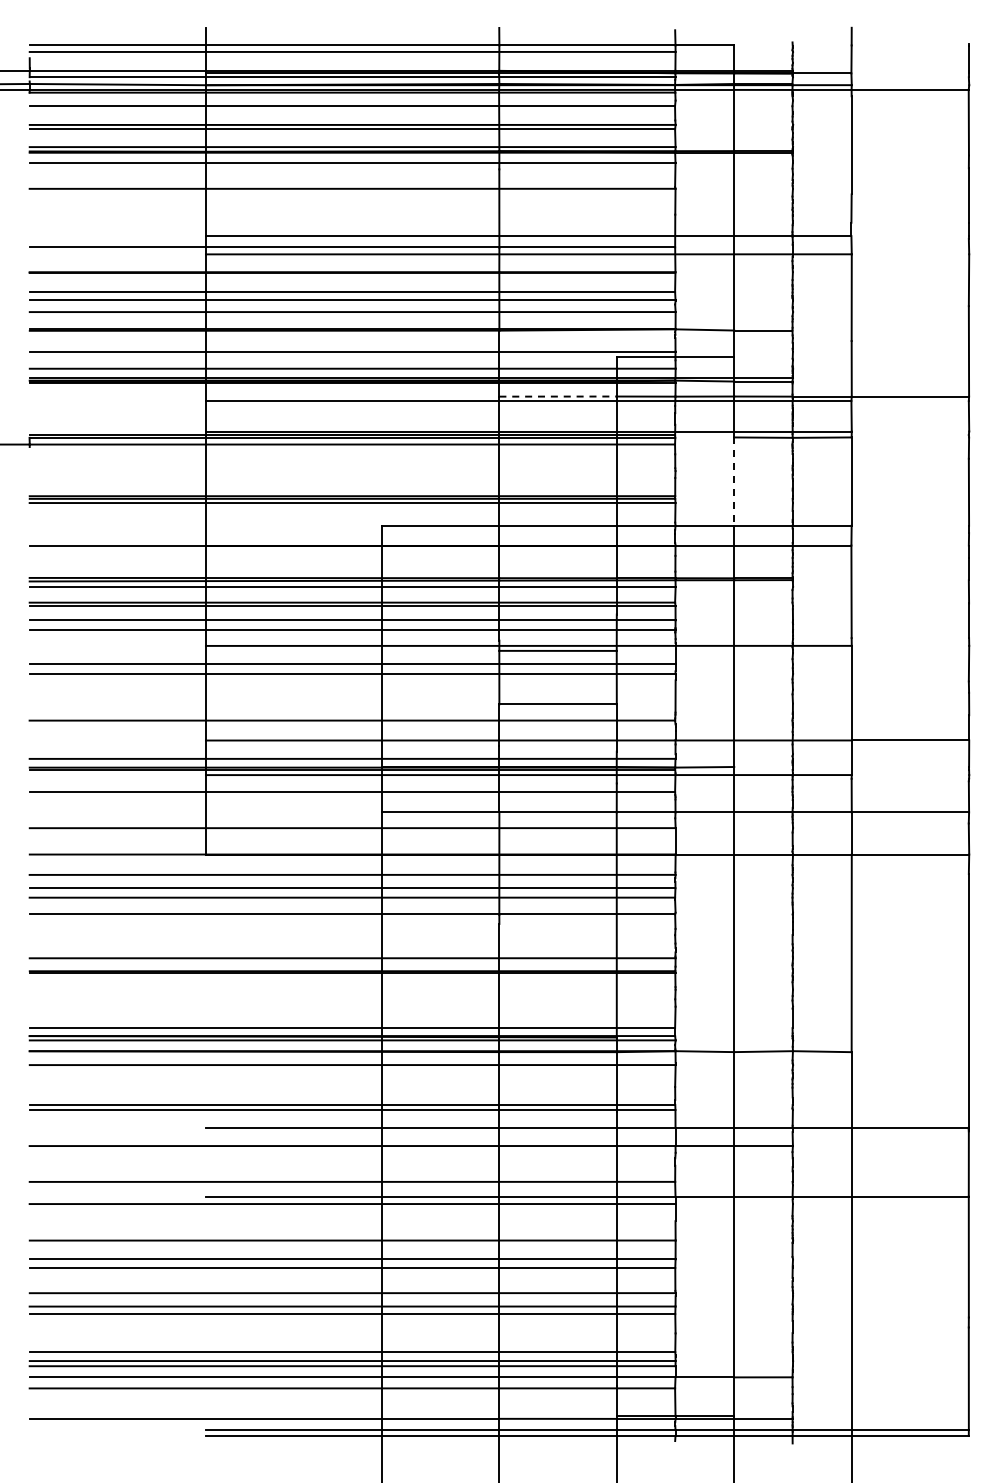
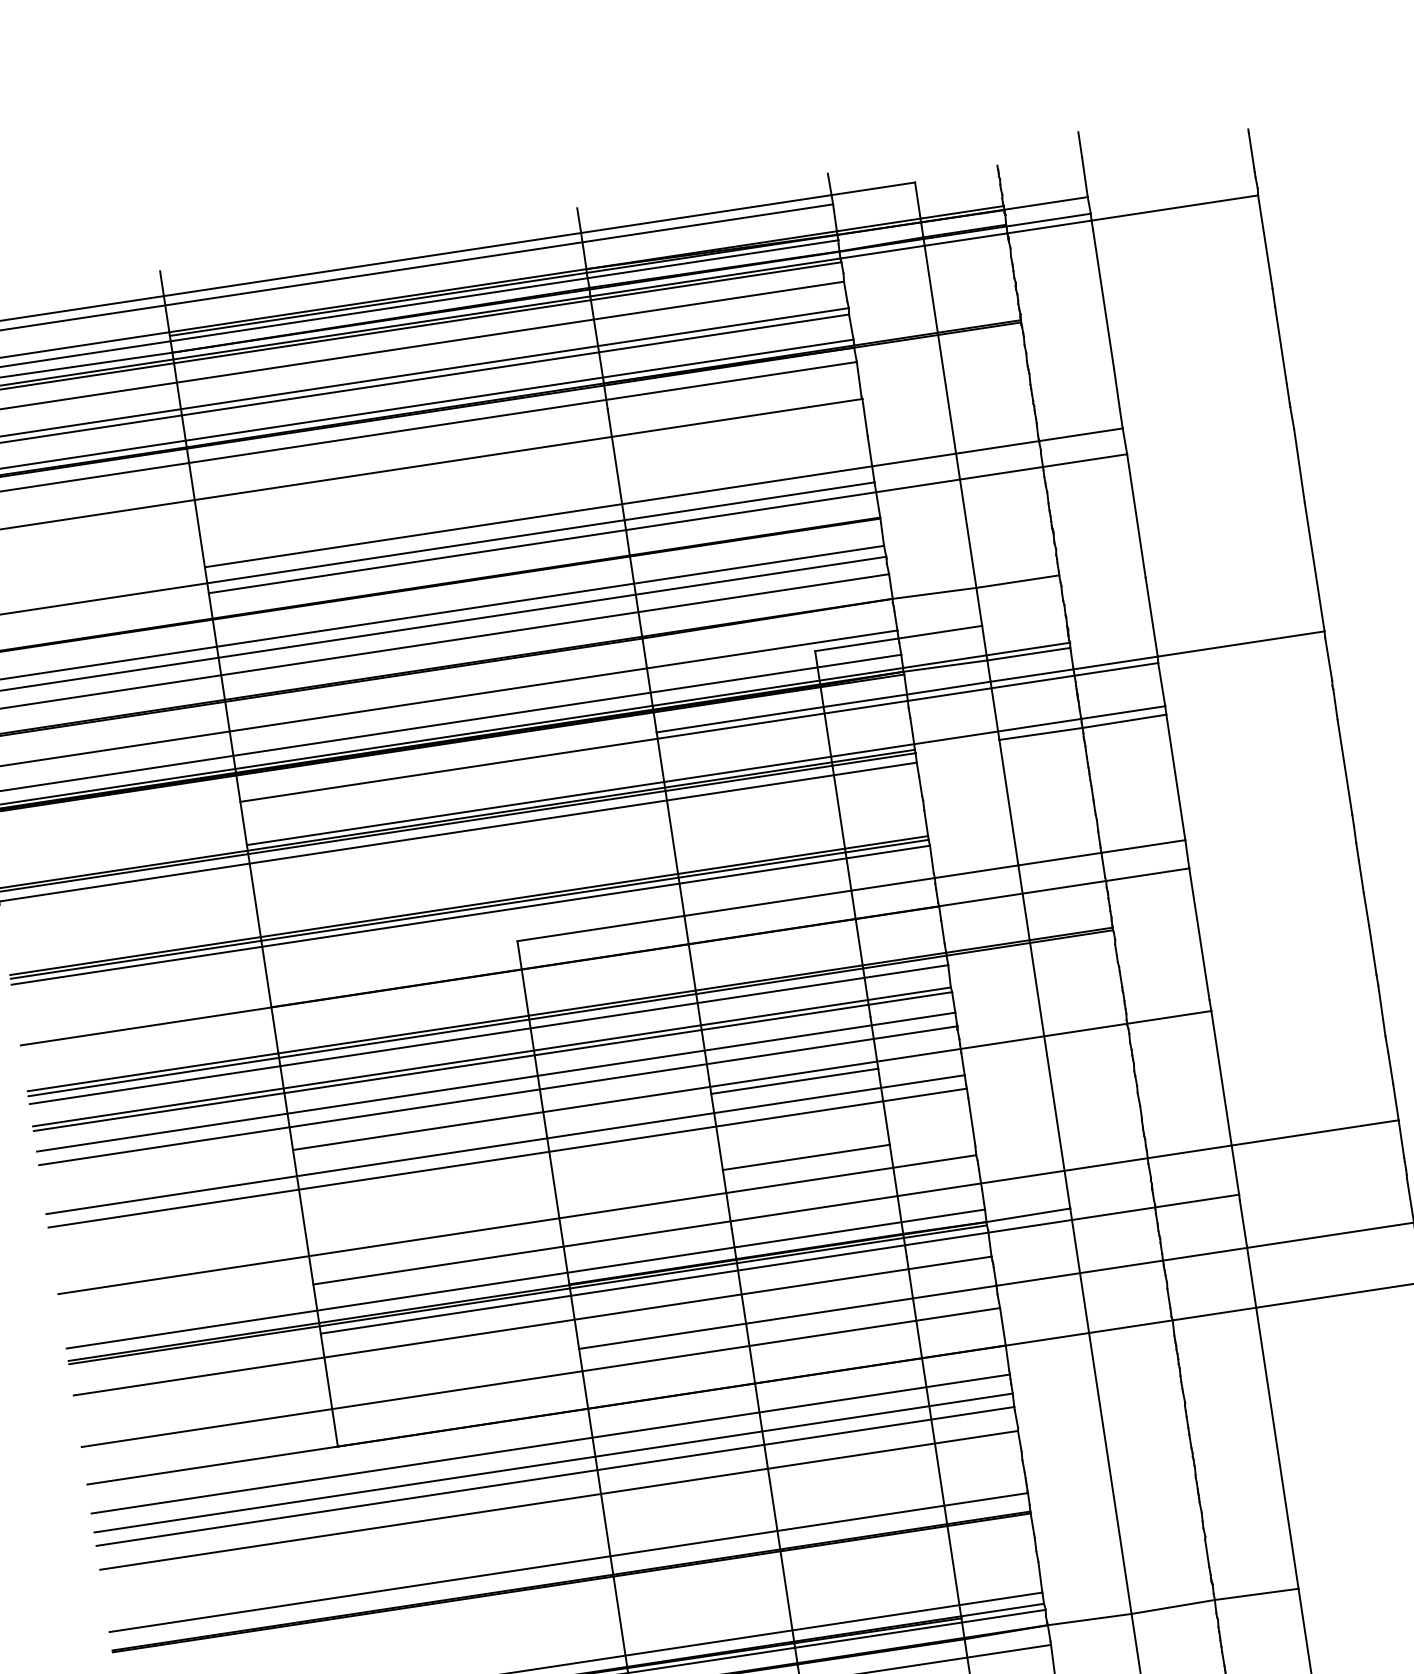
line: (558, 396) -> (740, 719), dashed -> solid
line: (734, 482) -> (1009, 803), dashed -> solid

